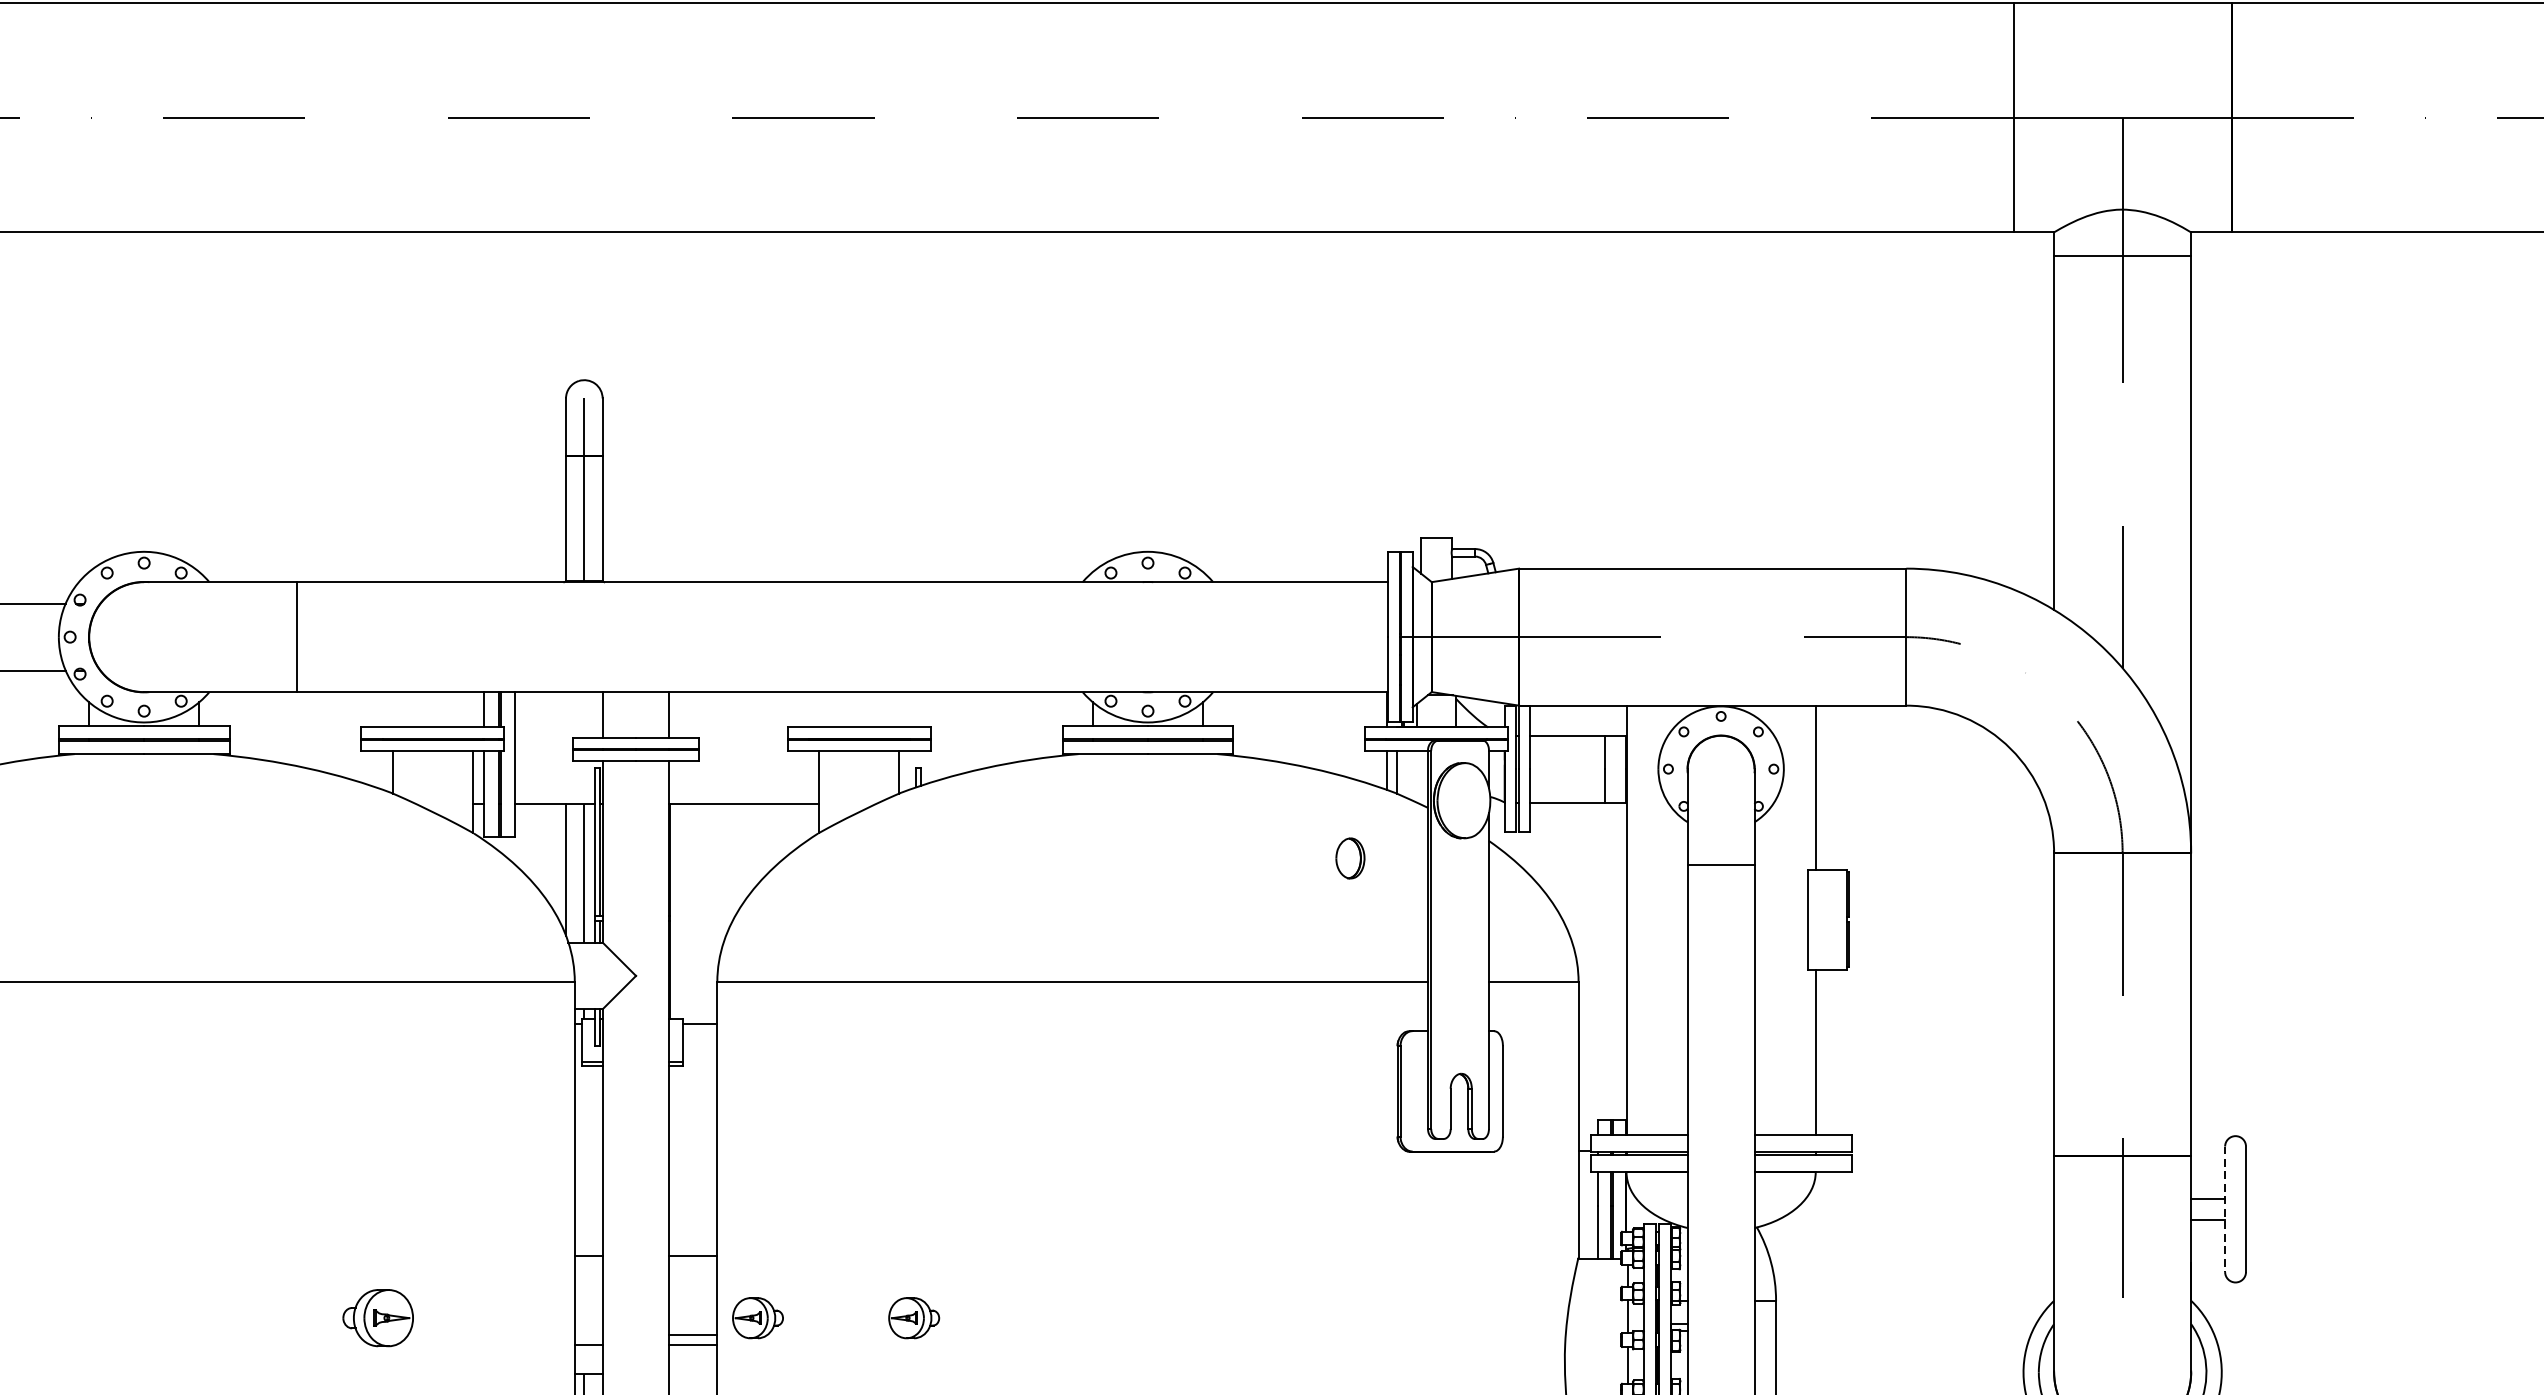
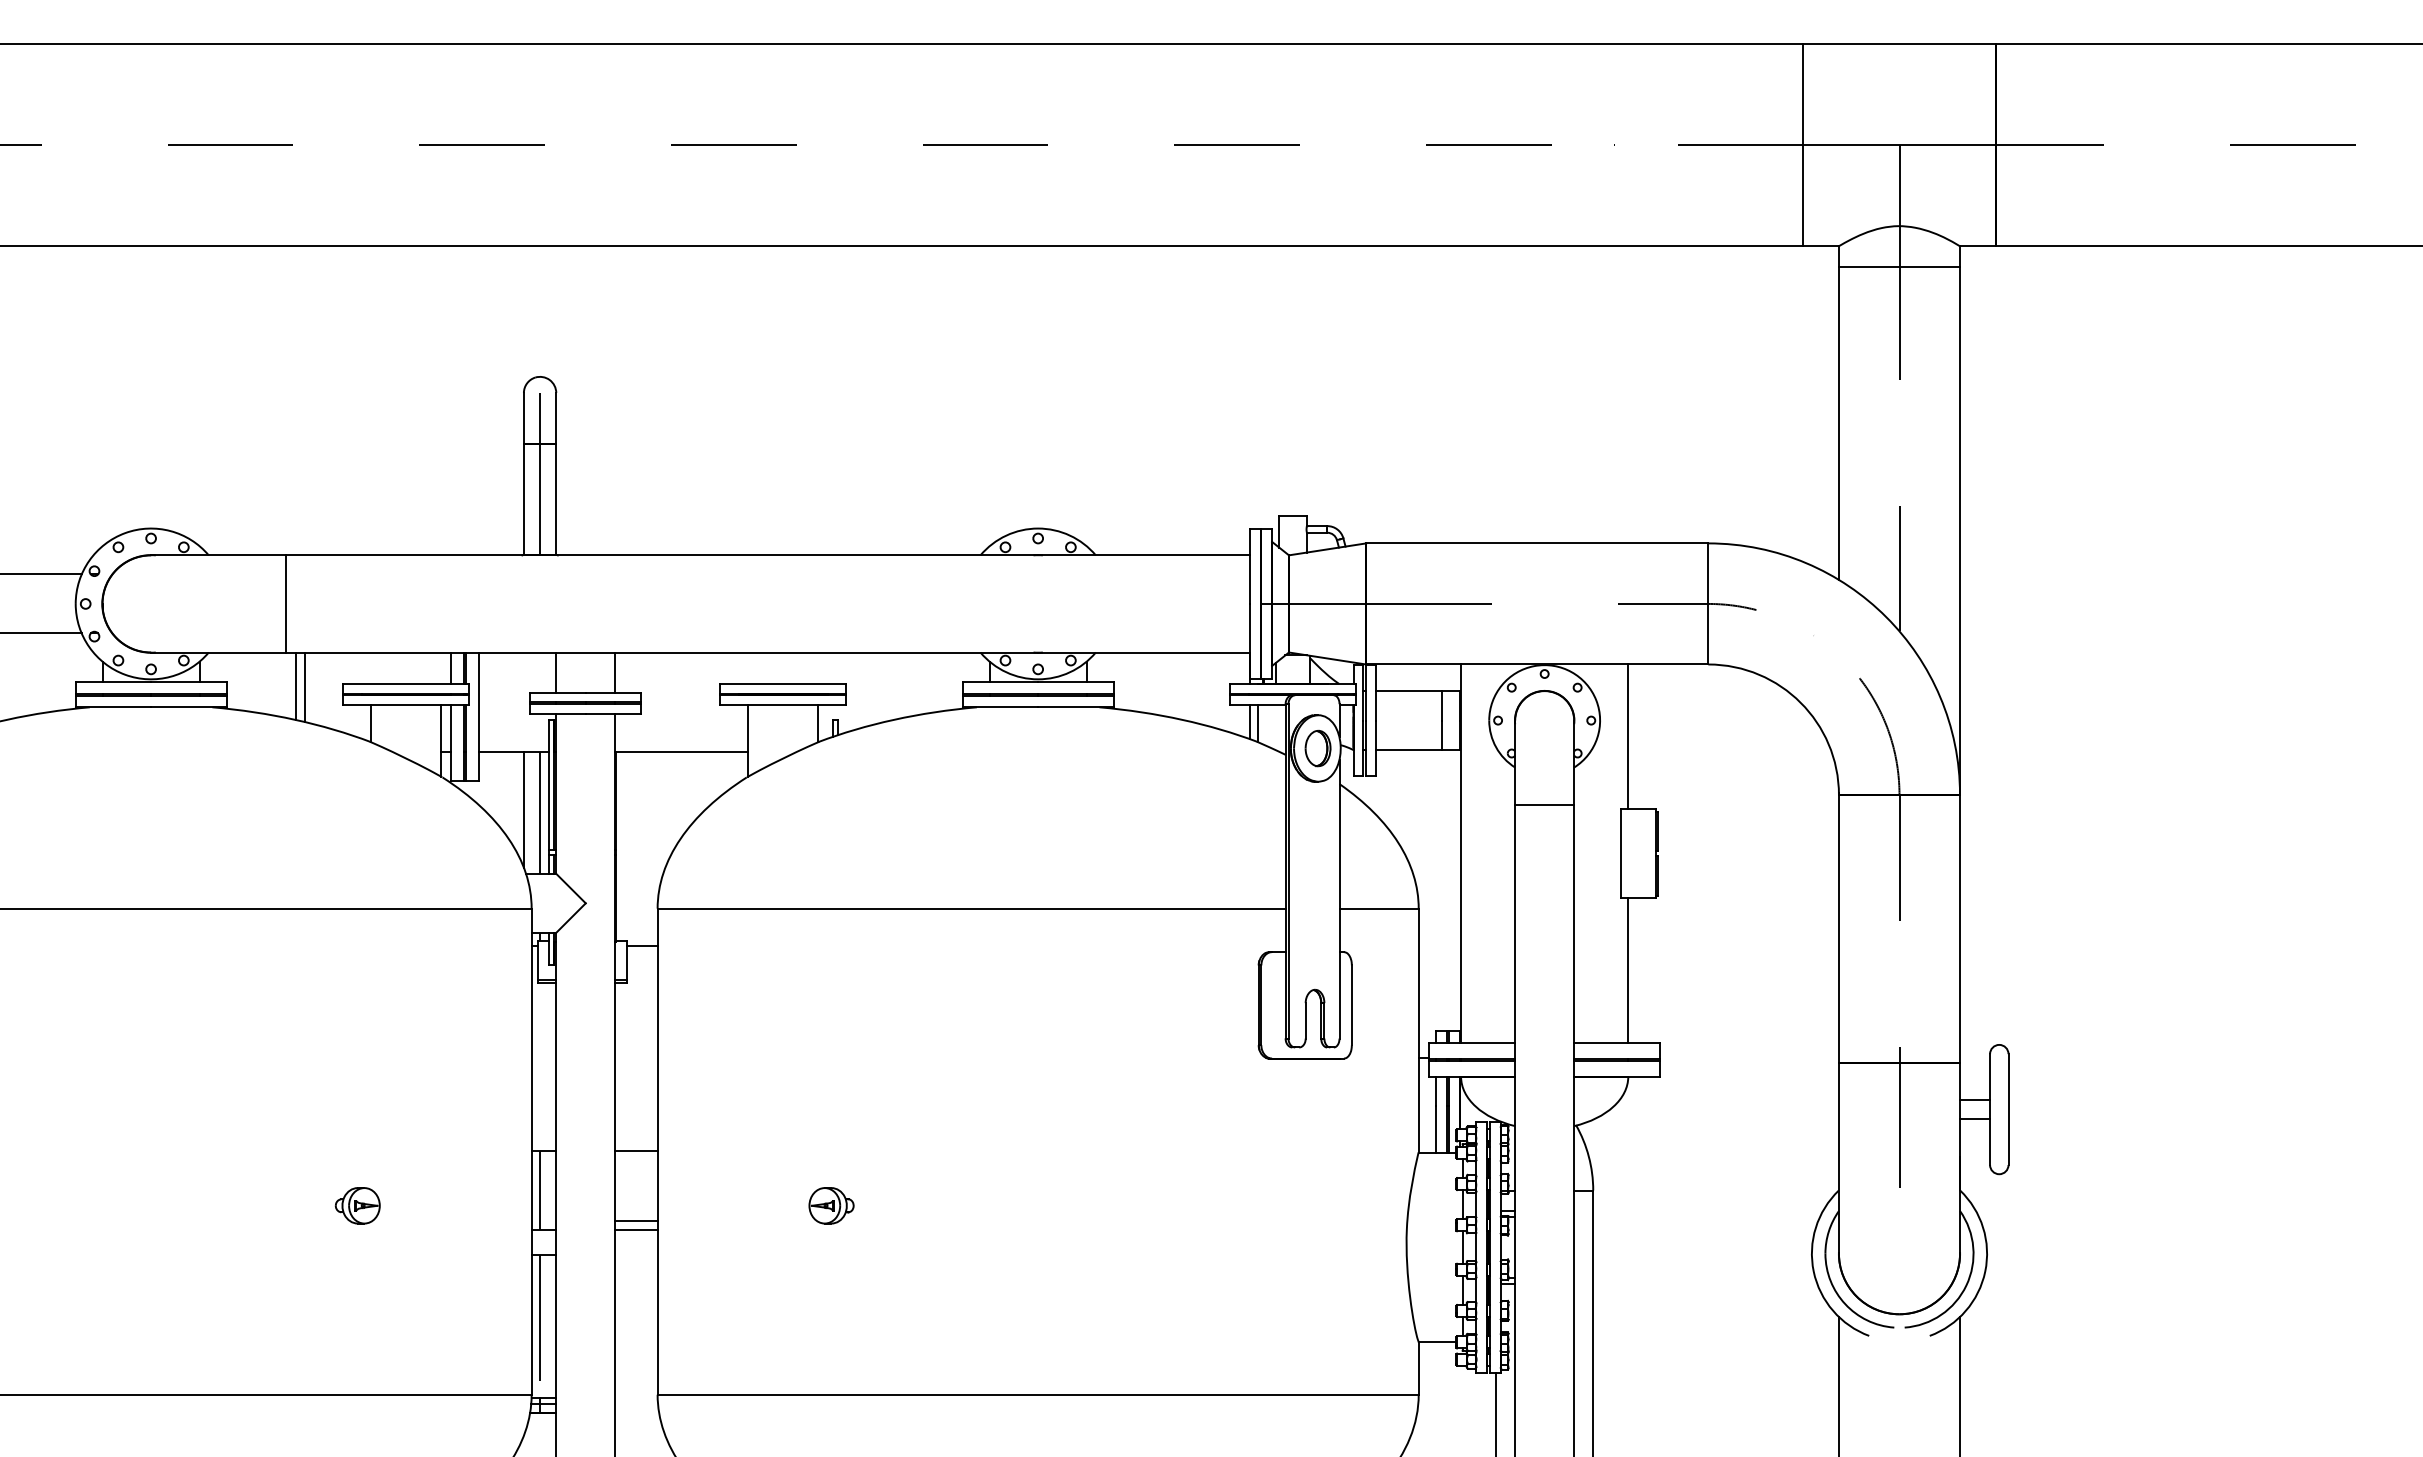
line: (308, 730) -> (296, 686), added
line: (318, 731) -> (305, 687), added
part: (1349, 858) -> (1317, 748), moved
line: (2225, 1210) -> (1990, 1110), dashed -> solid
line: (584, 1299) -> (540, 1189), added
part: (377, 1317) -> (357, 1205), size x0.71
part: (757, 1317) -> (693, 1205), removed

